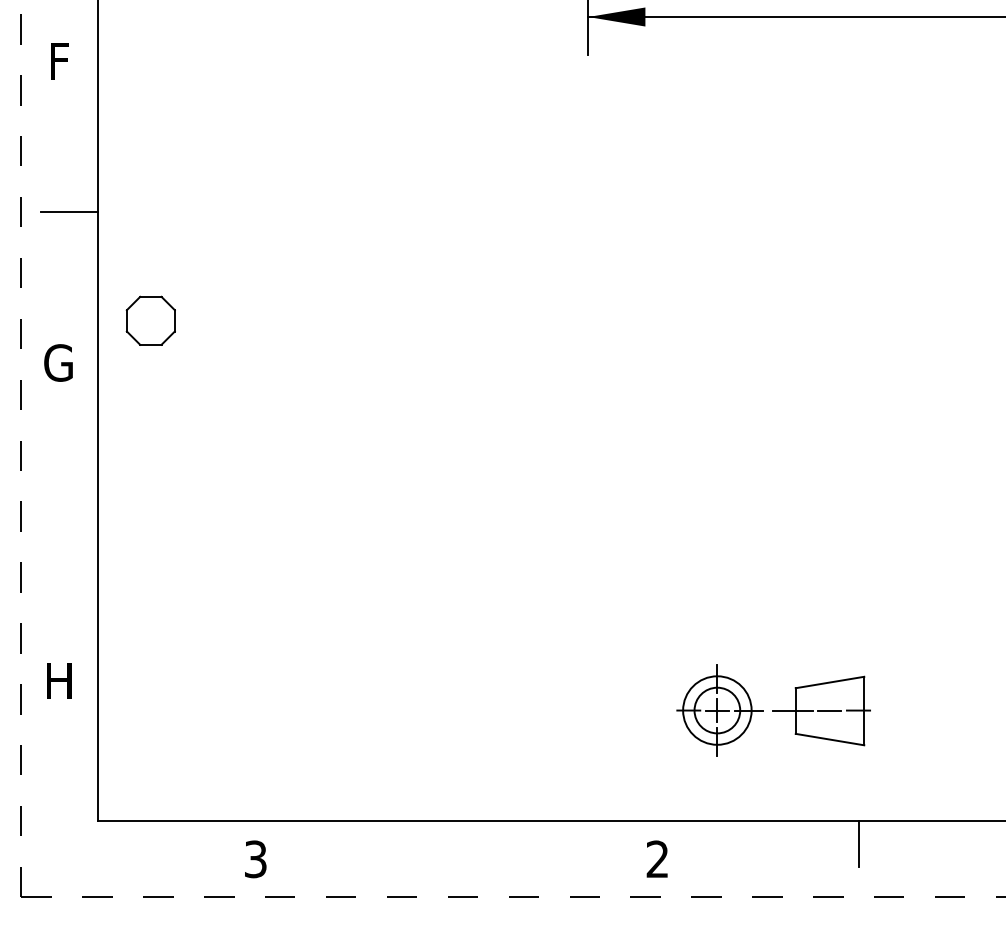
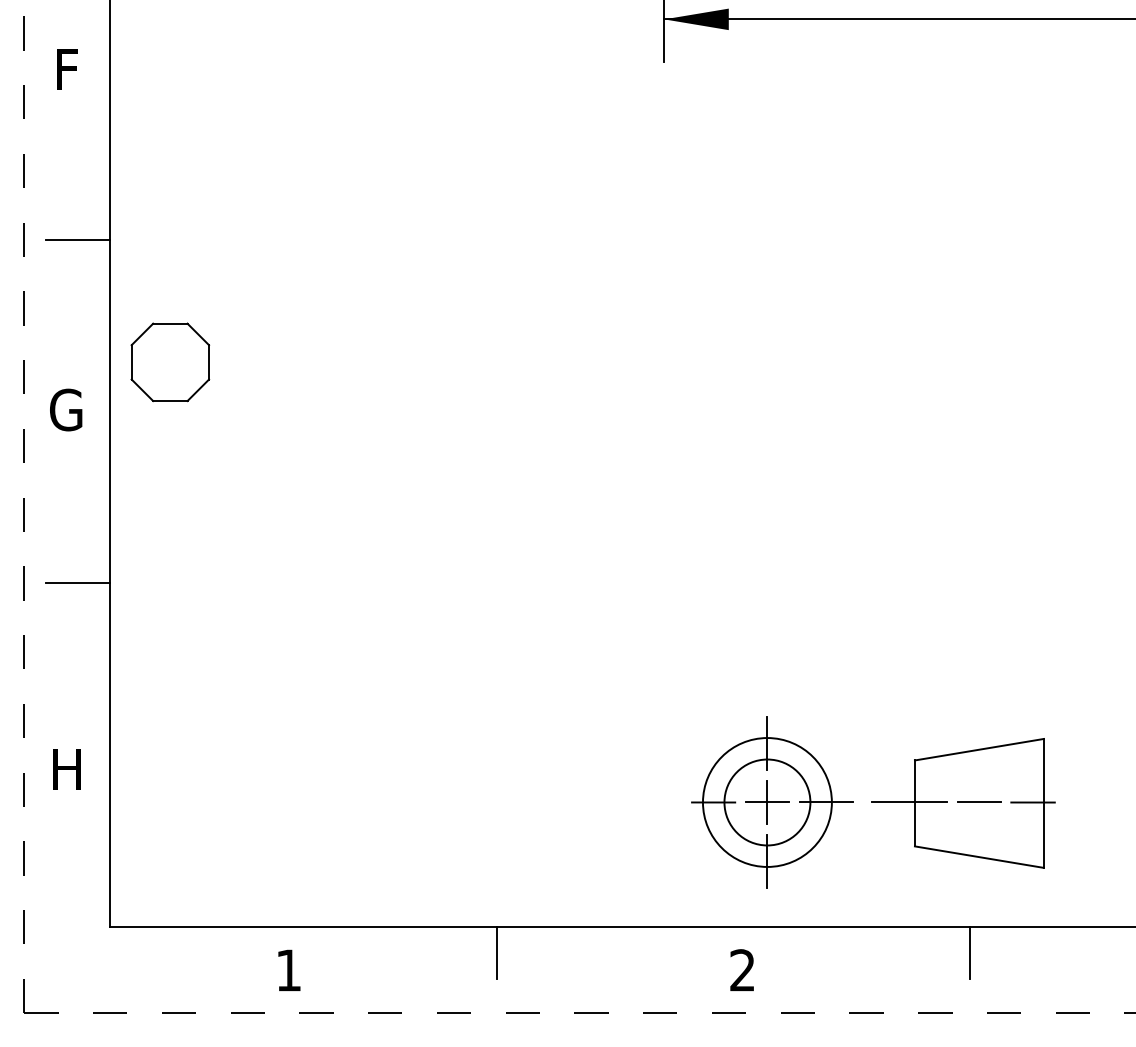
part: (150, 320) -> (169, 362), size x1.43
line: (68, 516) -> (77, 583), added
part: (773, 710) -> (873, 802), size x1.67
line: (440, 843) -> (497, 952), added
text: (255, 859) -> (288, 970), 3 -> 1

